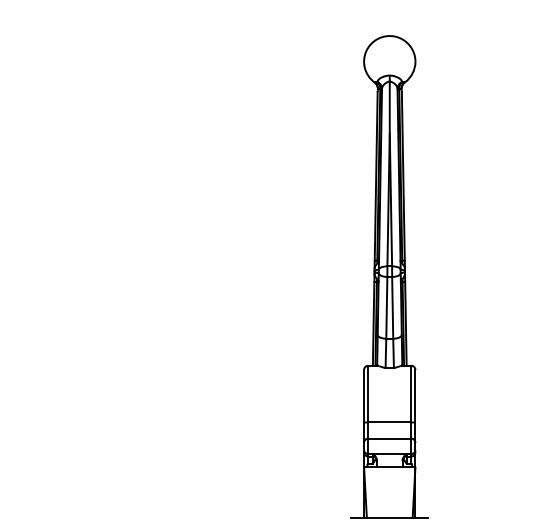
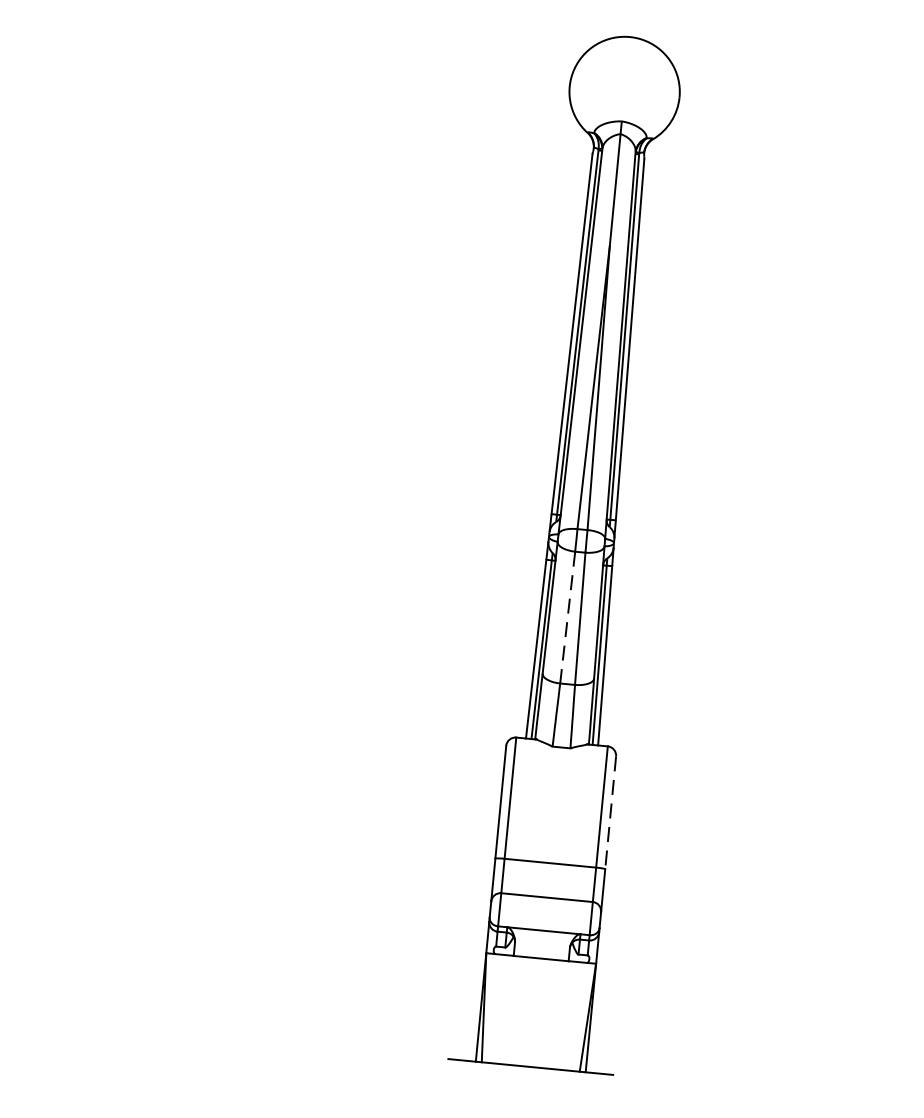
line: (386, 307) -> (567, 616), solid -> dashed
line: (415, 396) -> (610, 813), solid -> dashed

